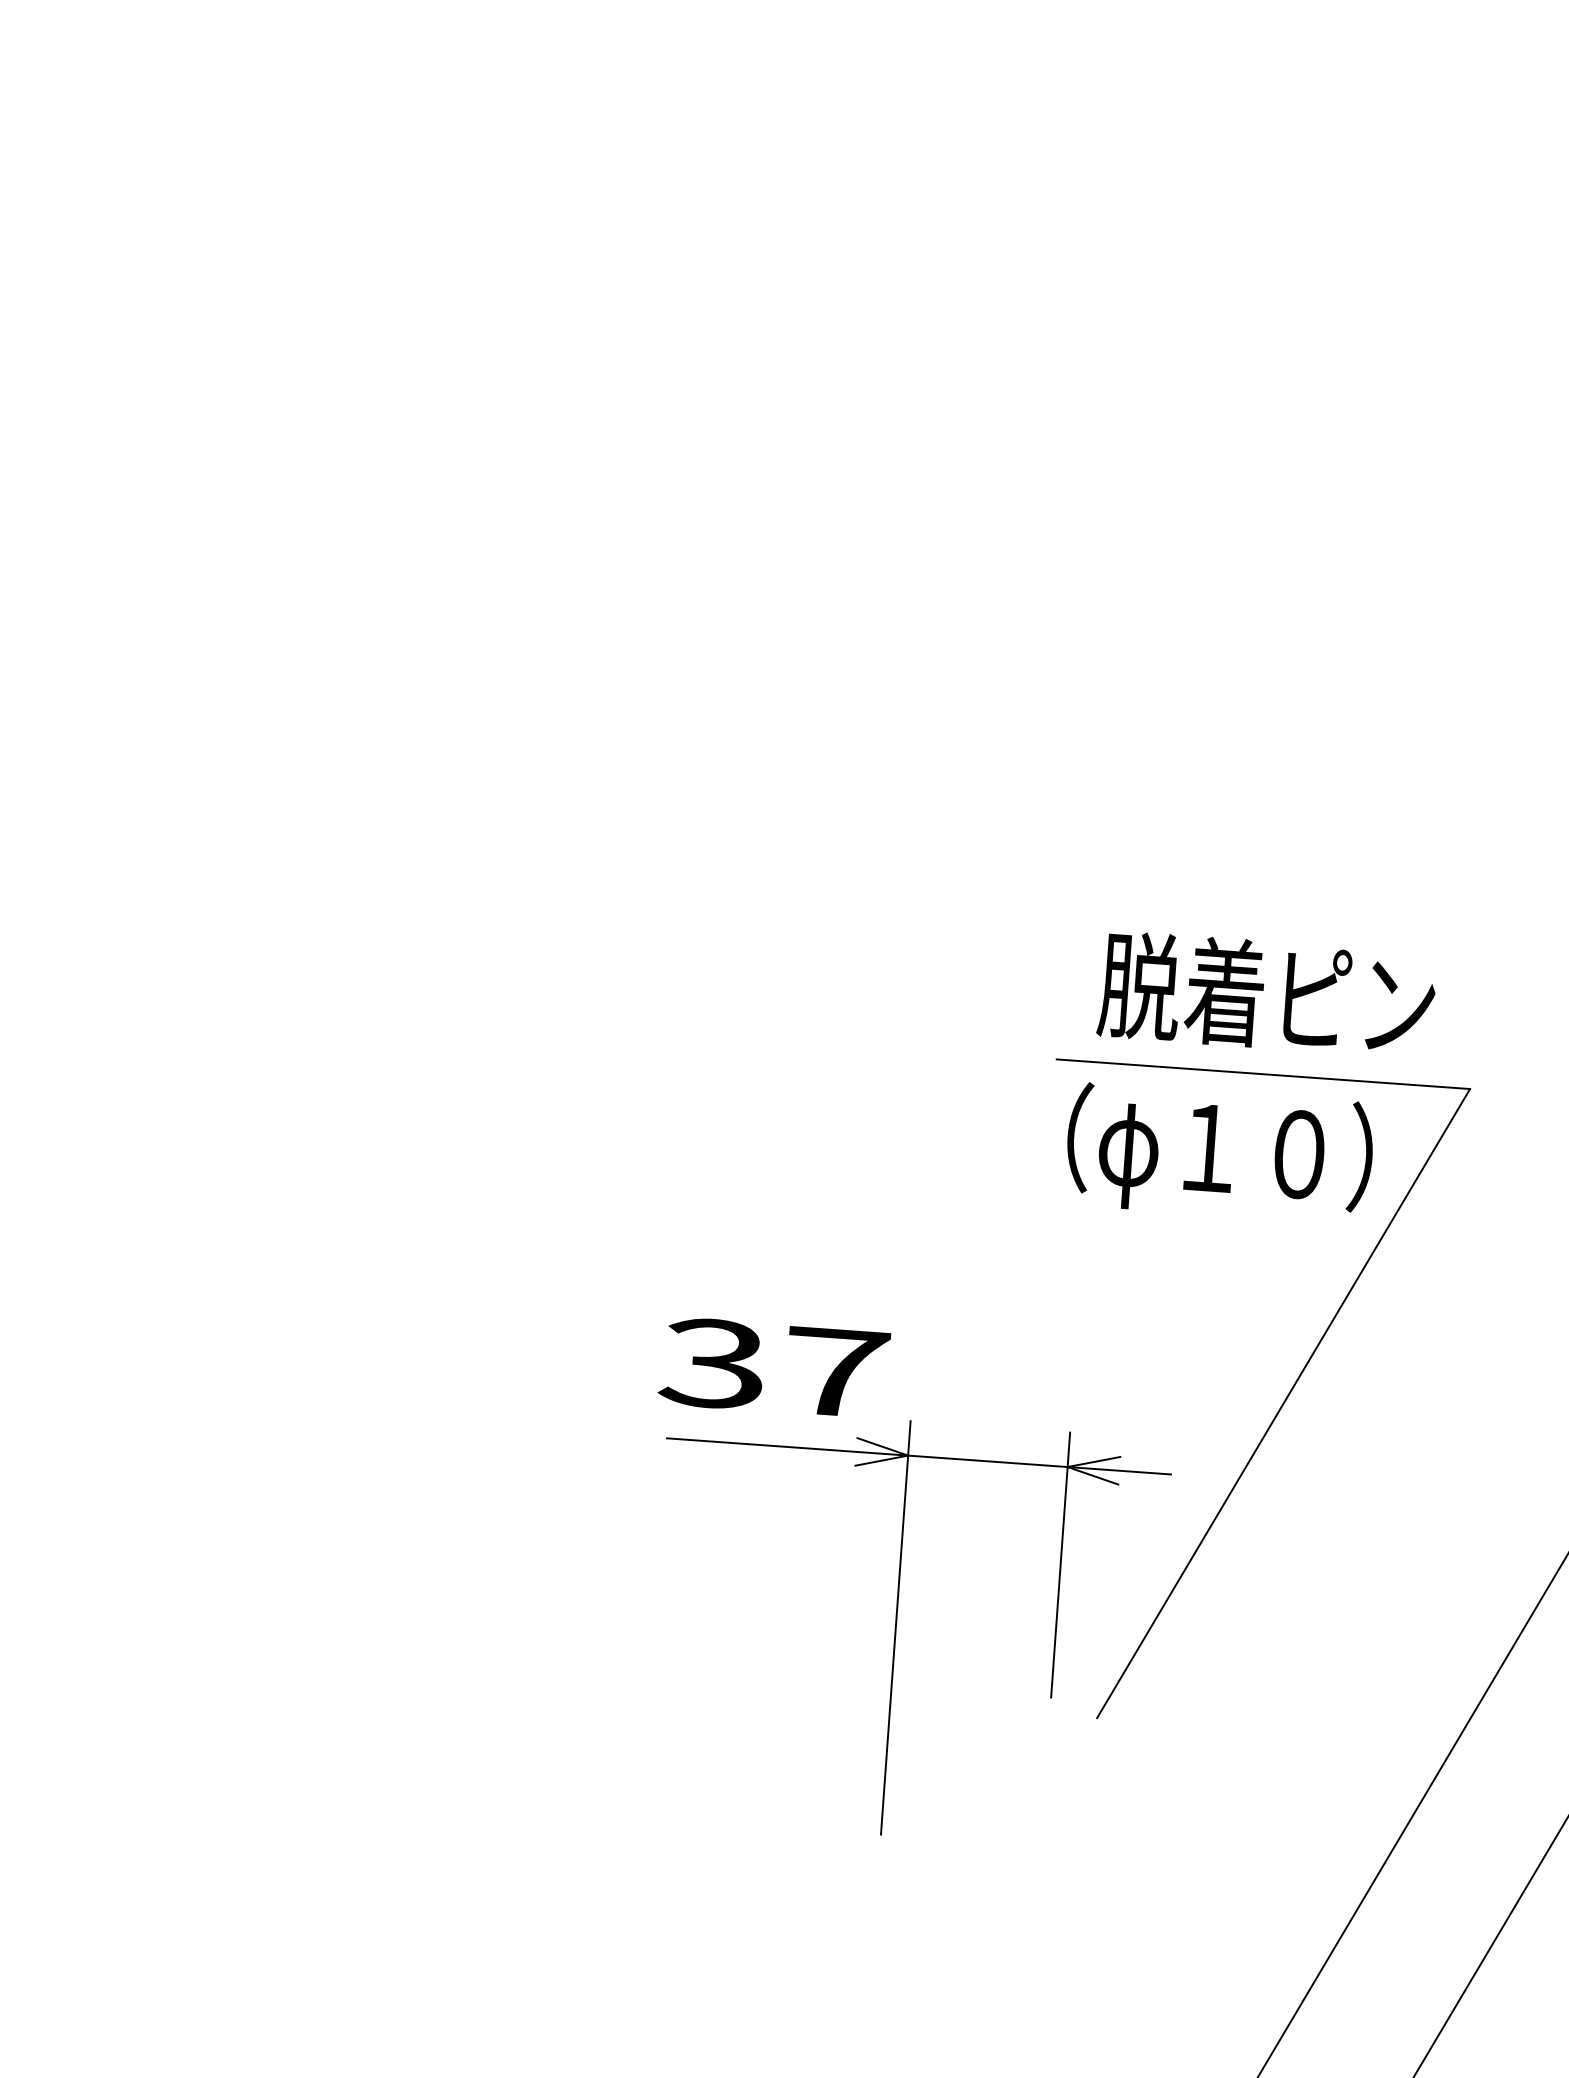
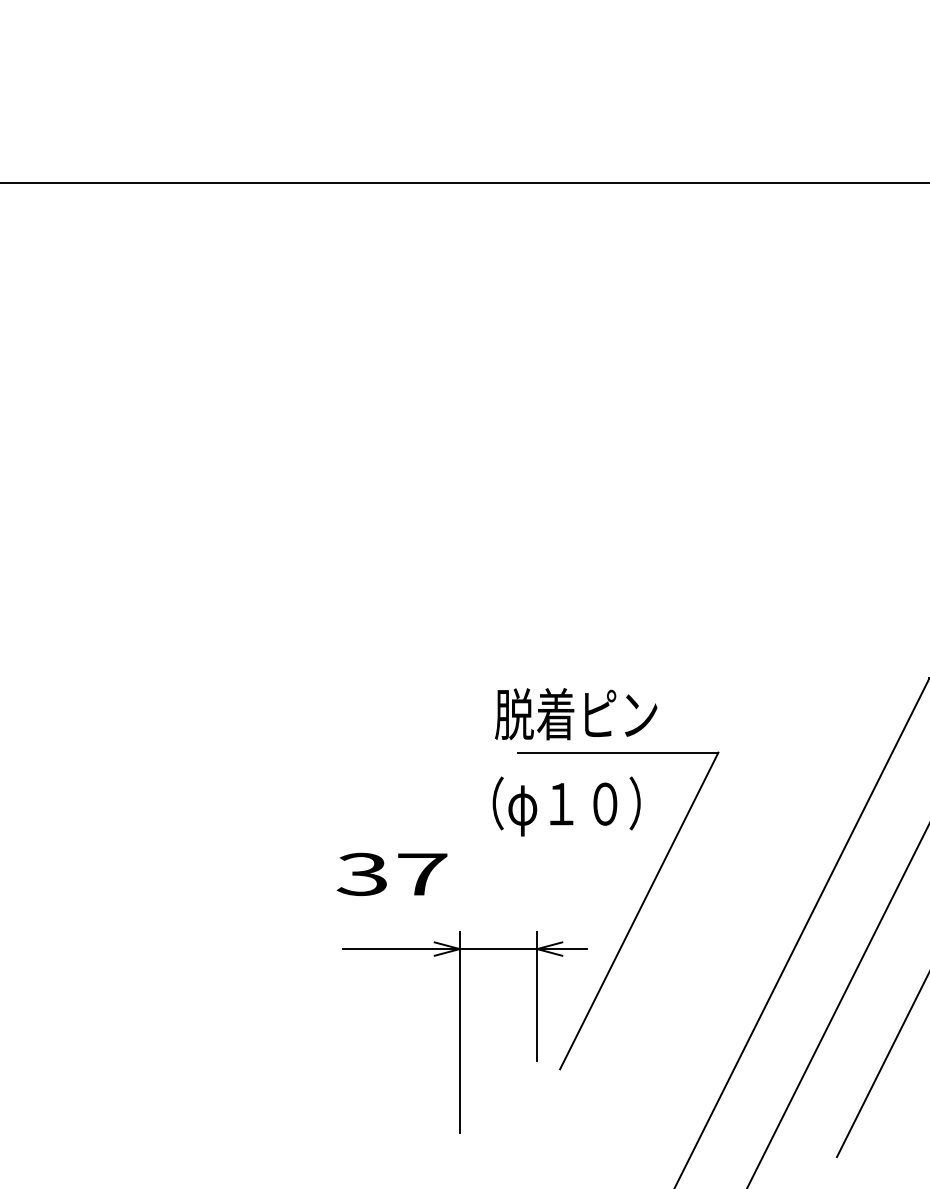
text: (1267, 995) -> (576, 714), moved
text: (1219, 1153) -> (566, 806), moved
text: (773, 1366) -> (391, 873), moved

